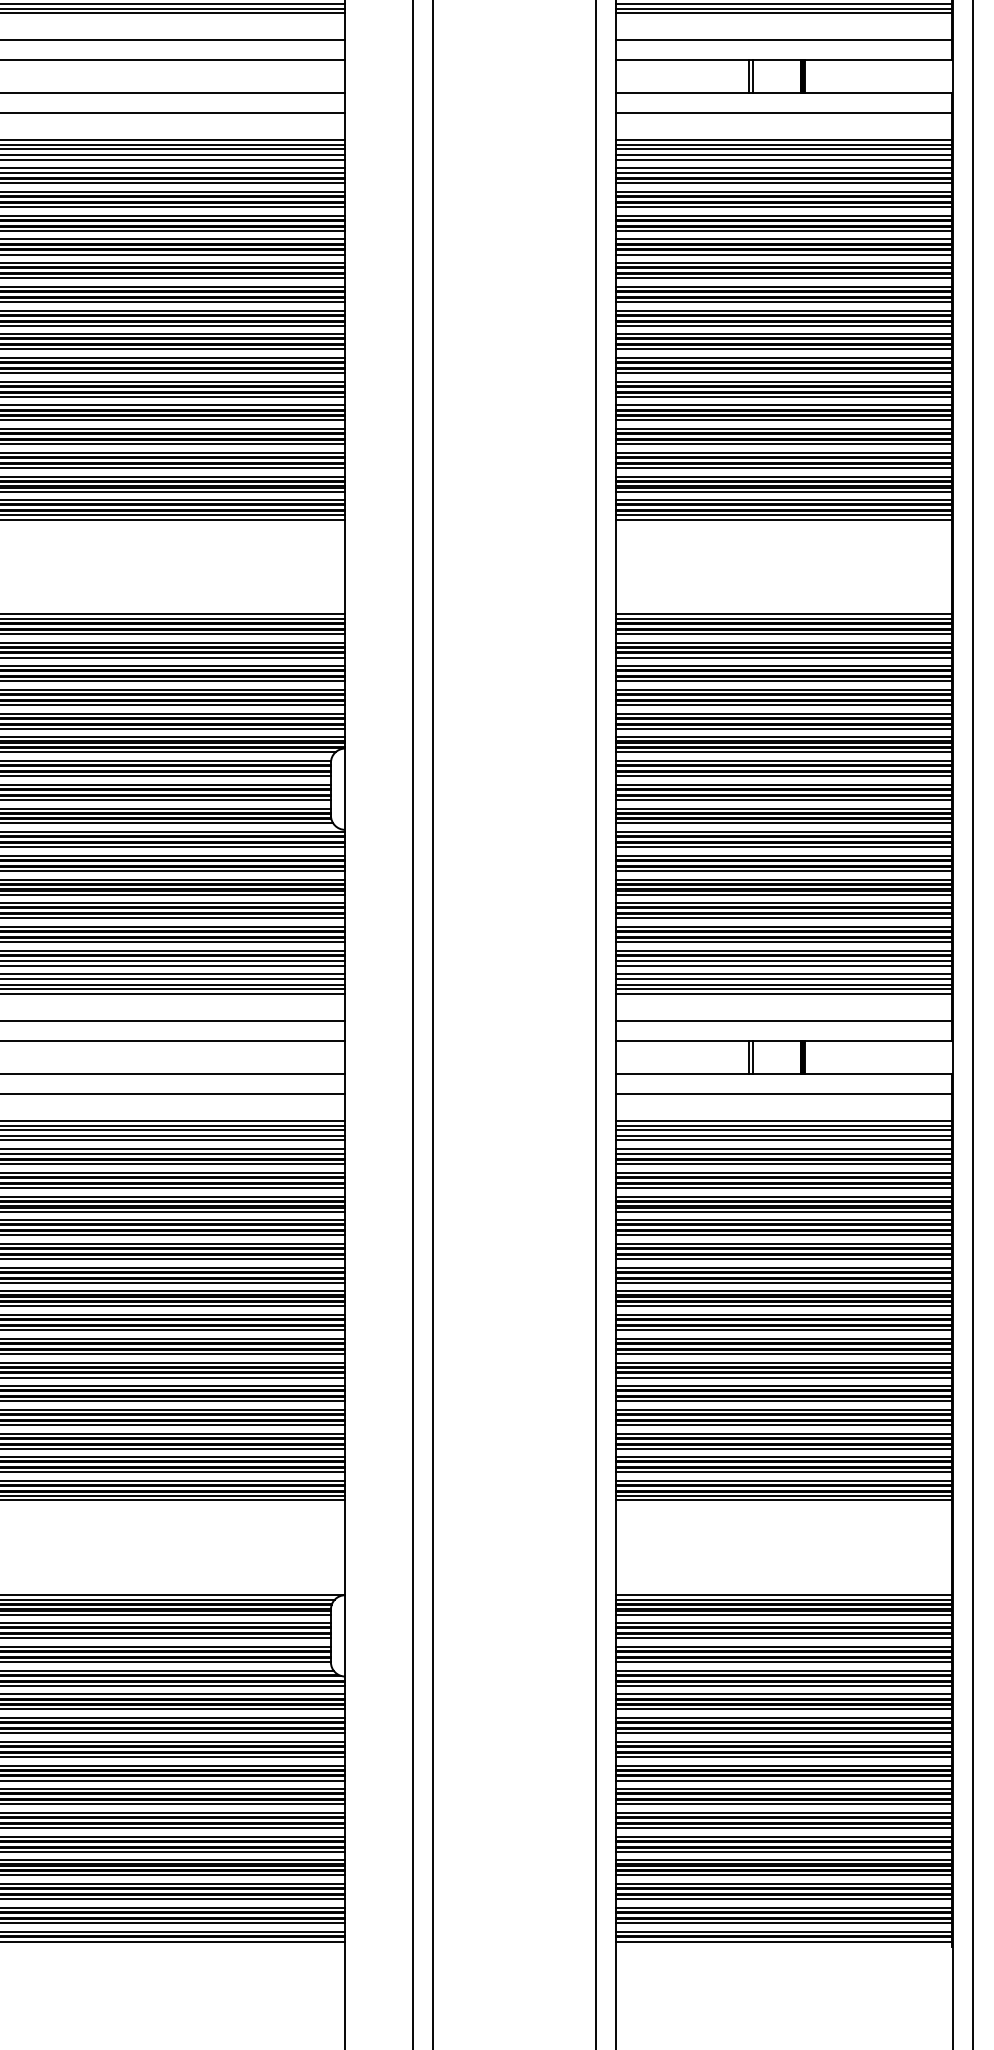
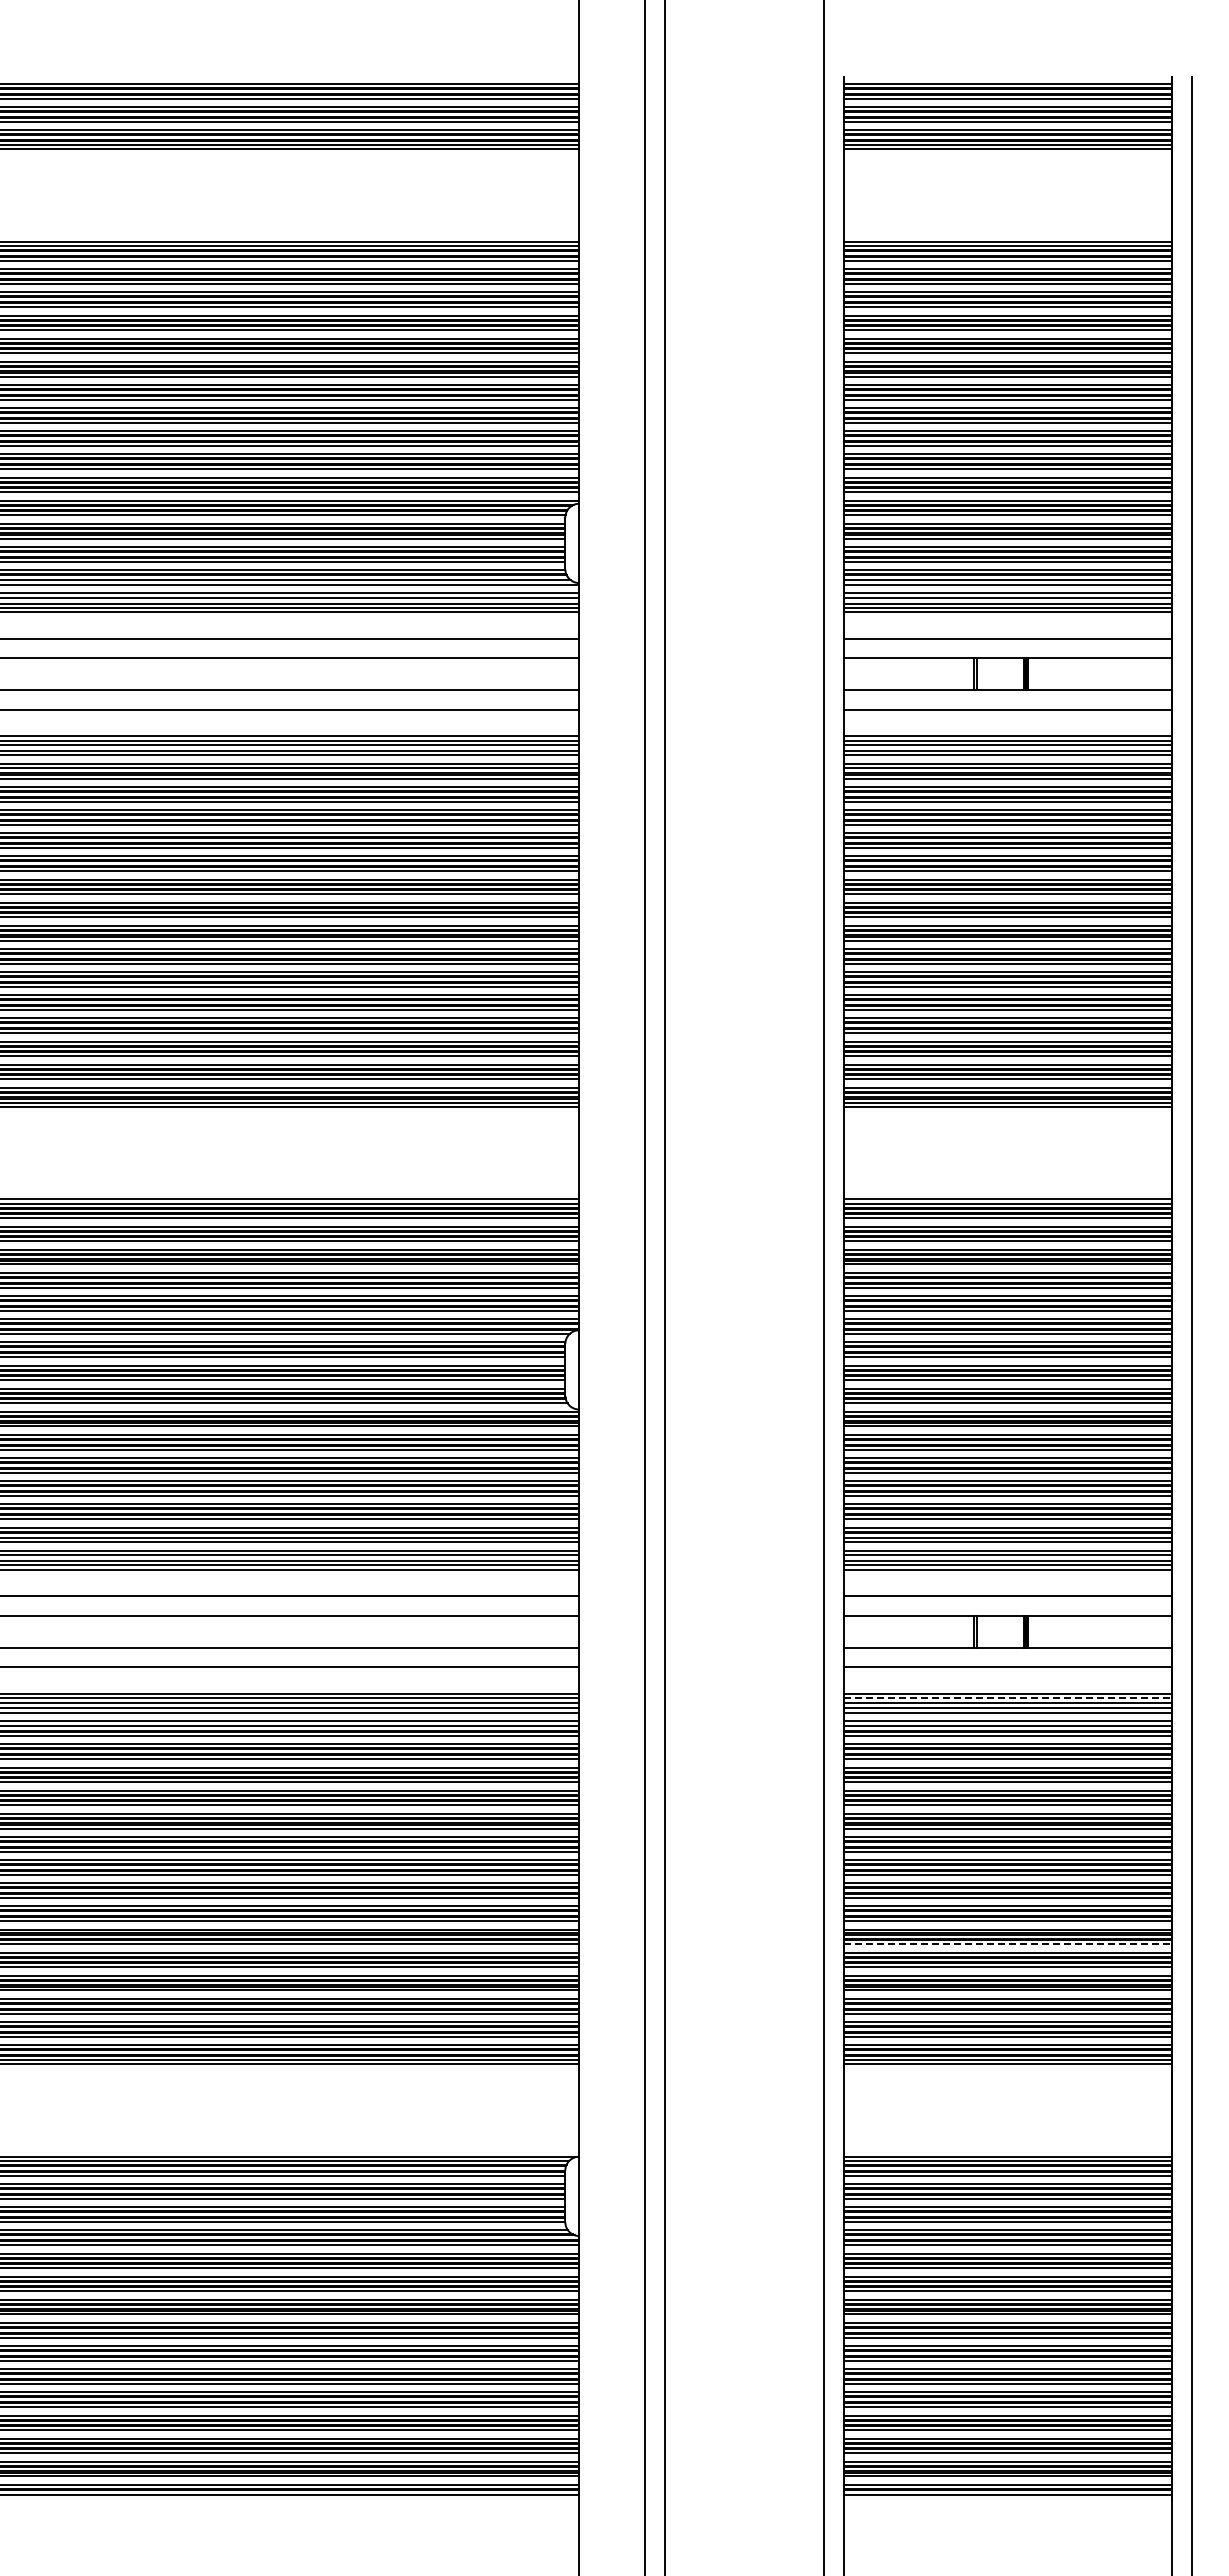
line: (783, 1125) -> (1007, 1698), solid -> dashed
line: (783, 1377) -> (1007, 1944), solid -> dashed

